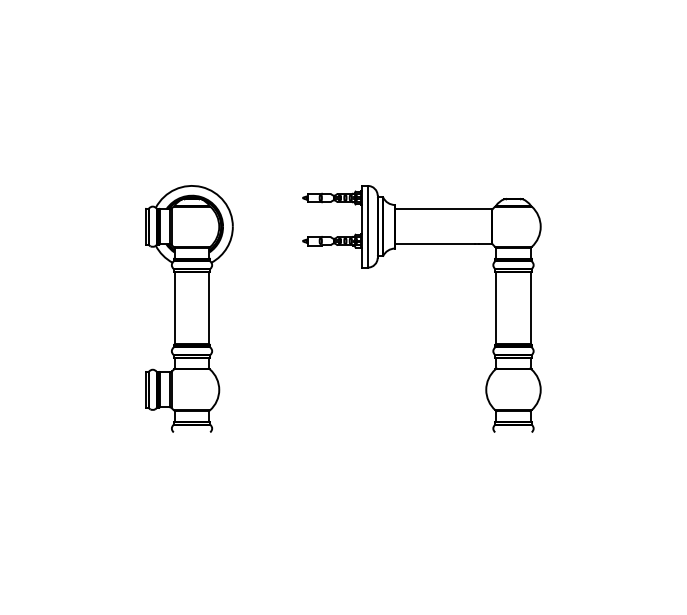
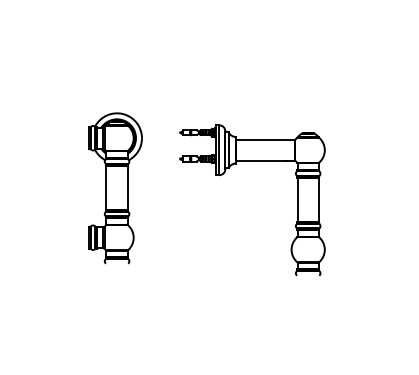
part: (377, 263) -> (225, 172), moved

